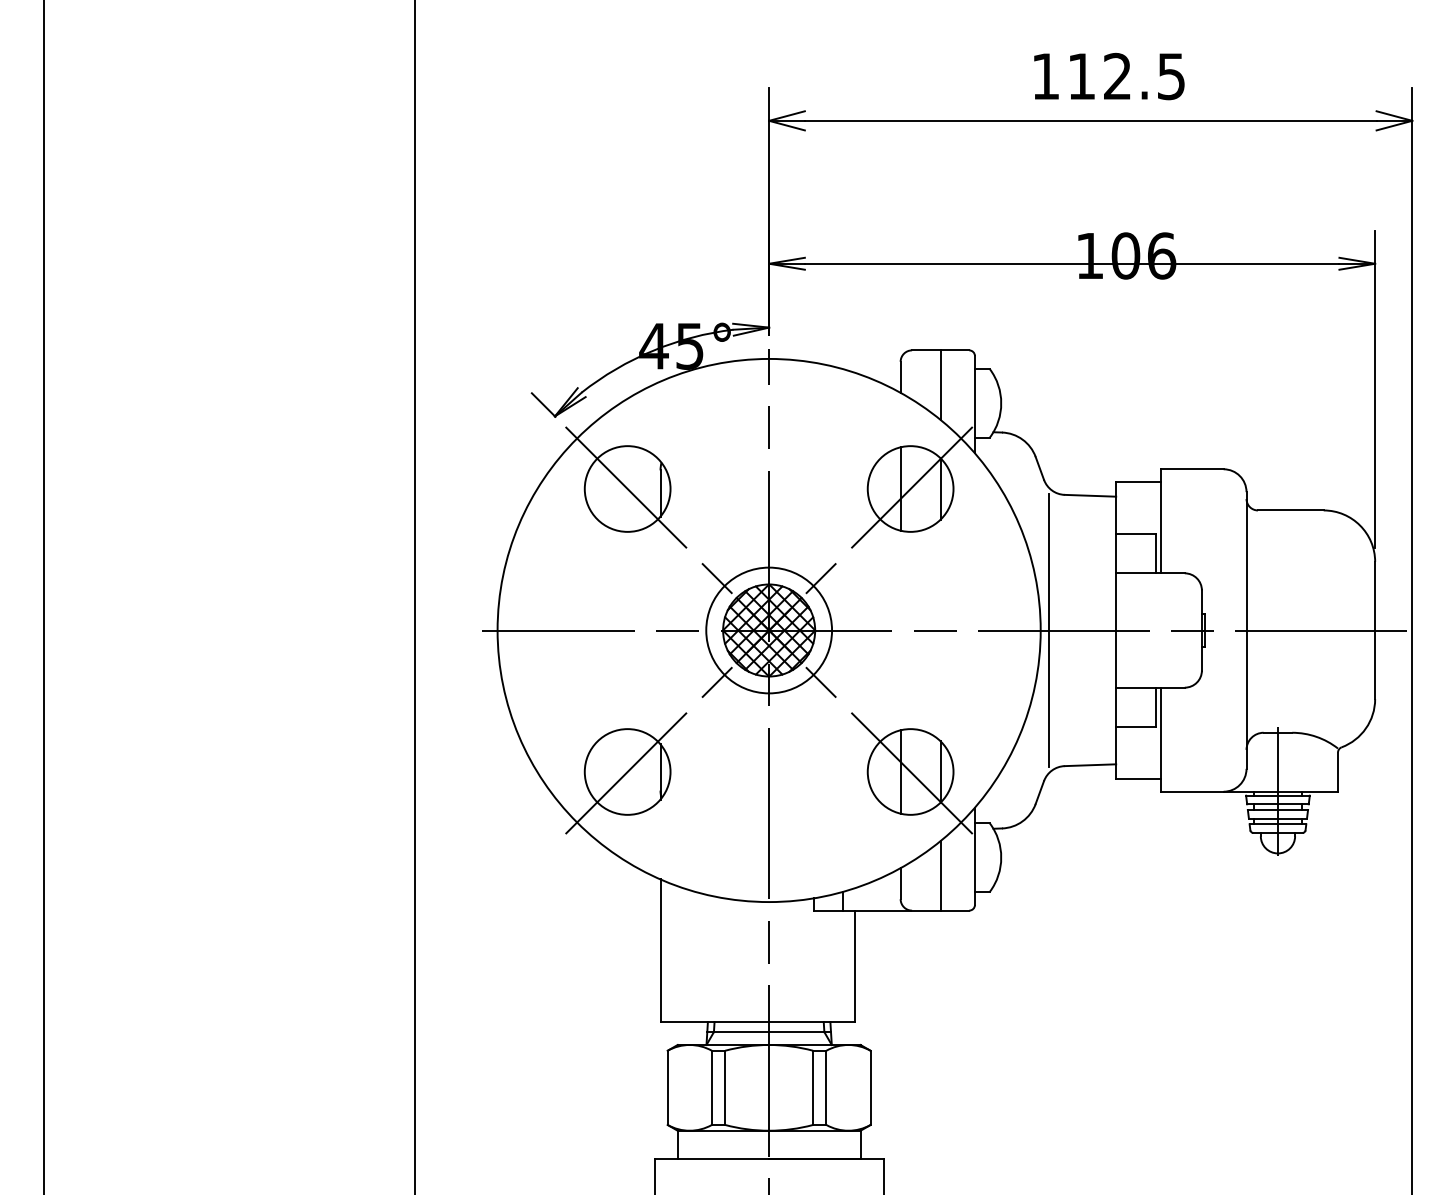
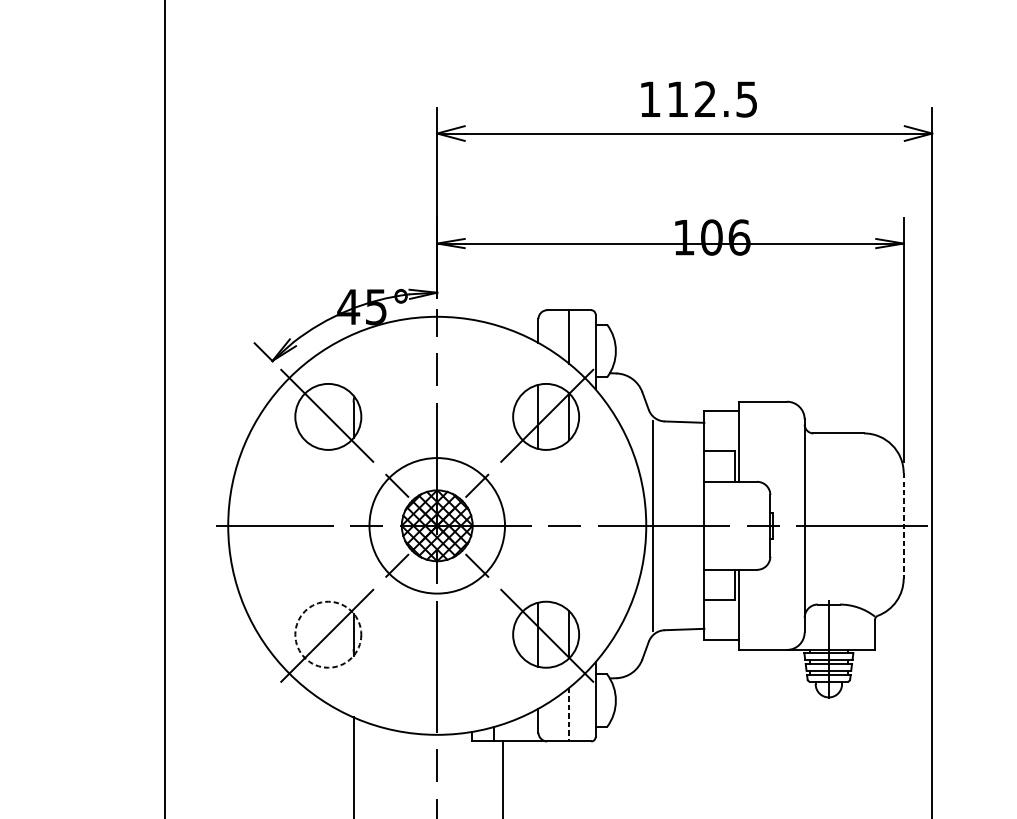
circle: (769, 630) -> (437, 525), size x1.4
line: (1375, 630) -> (903, 525), solid -> dashed
circle: (627, 771) -> (328, 634), solid -> dashed
line: (940, 875) -> (569, 714), solid -> dashed

